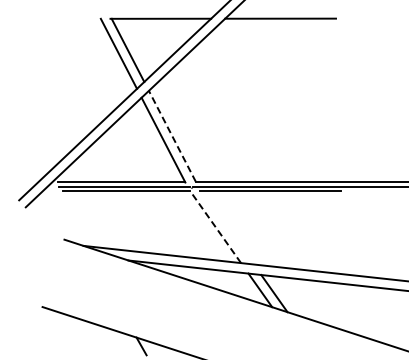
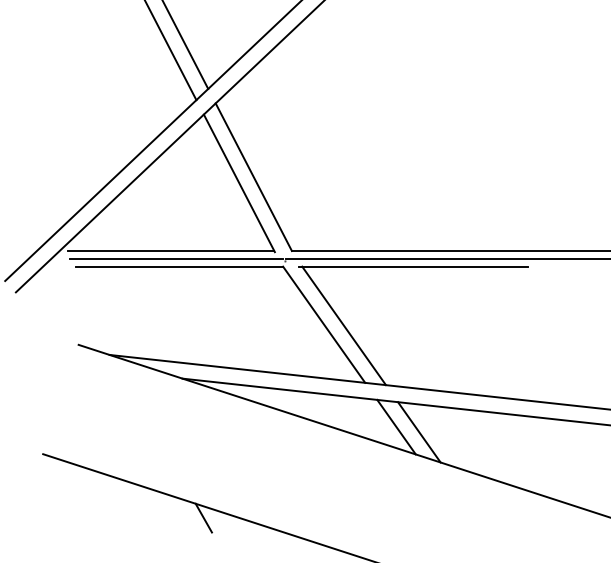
line: (172, 135) -> (253, 175), dashed -> solid
line: (215, 227) -> (323, 325), dashed -> solid
line: (227, 227) -> (343, 325), added

